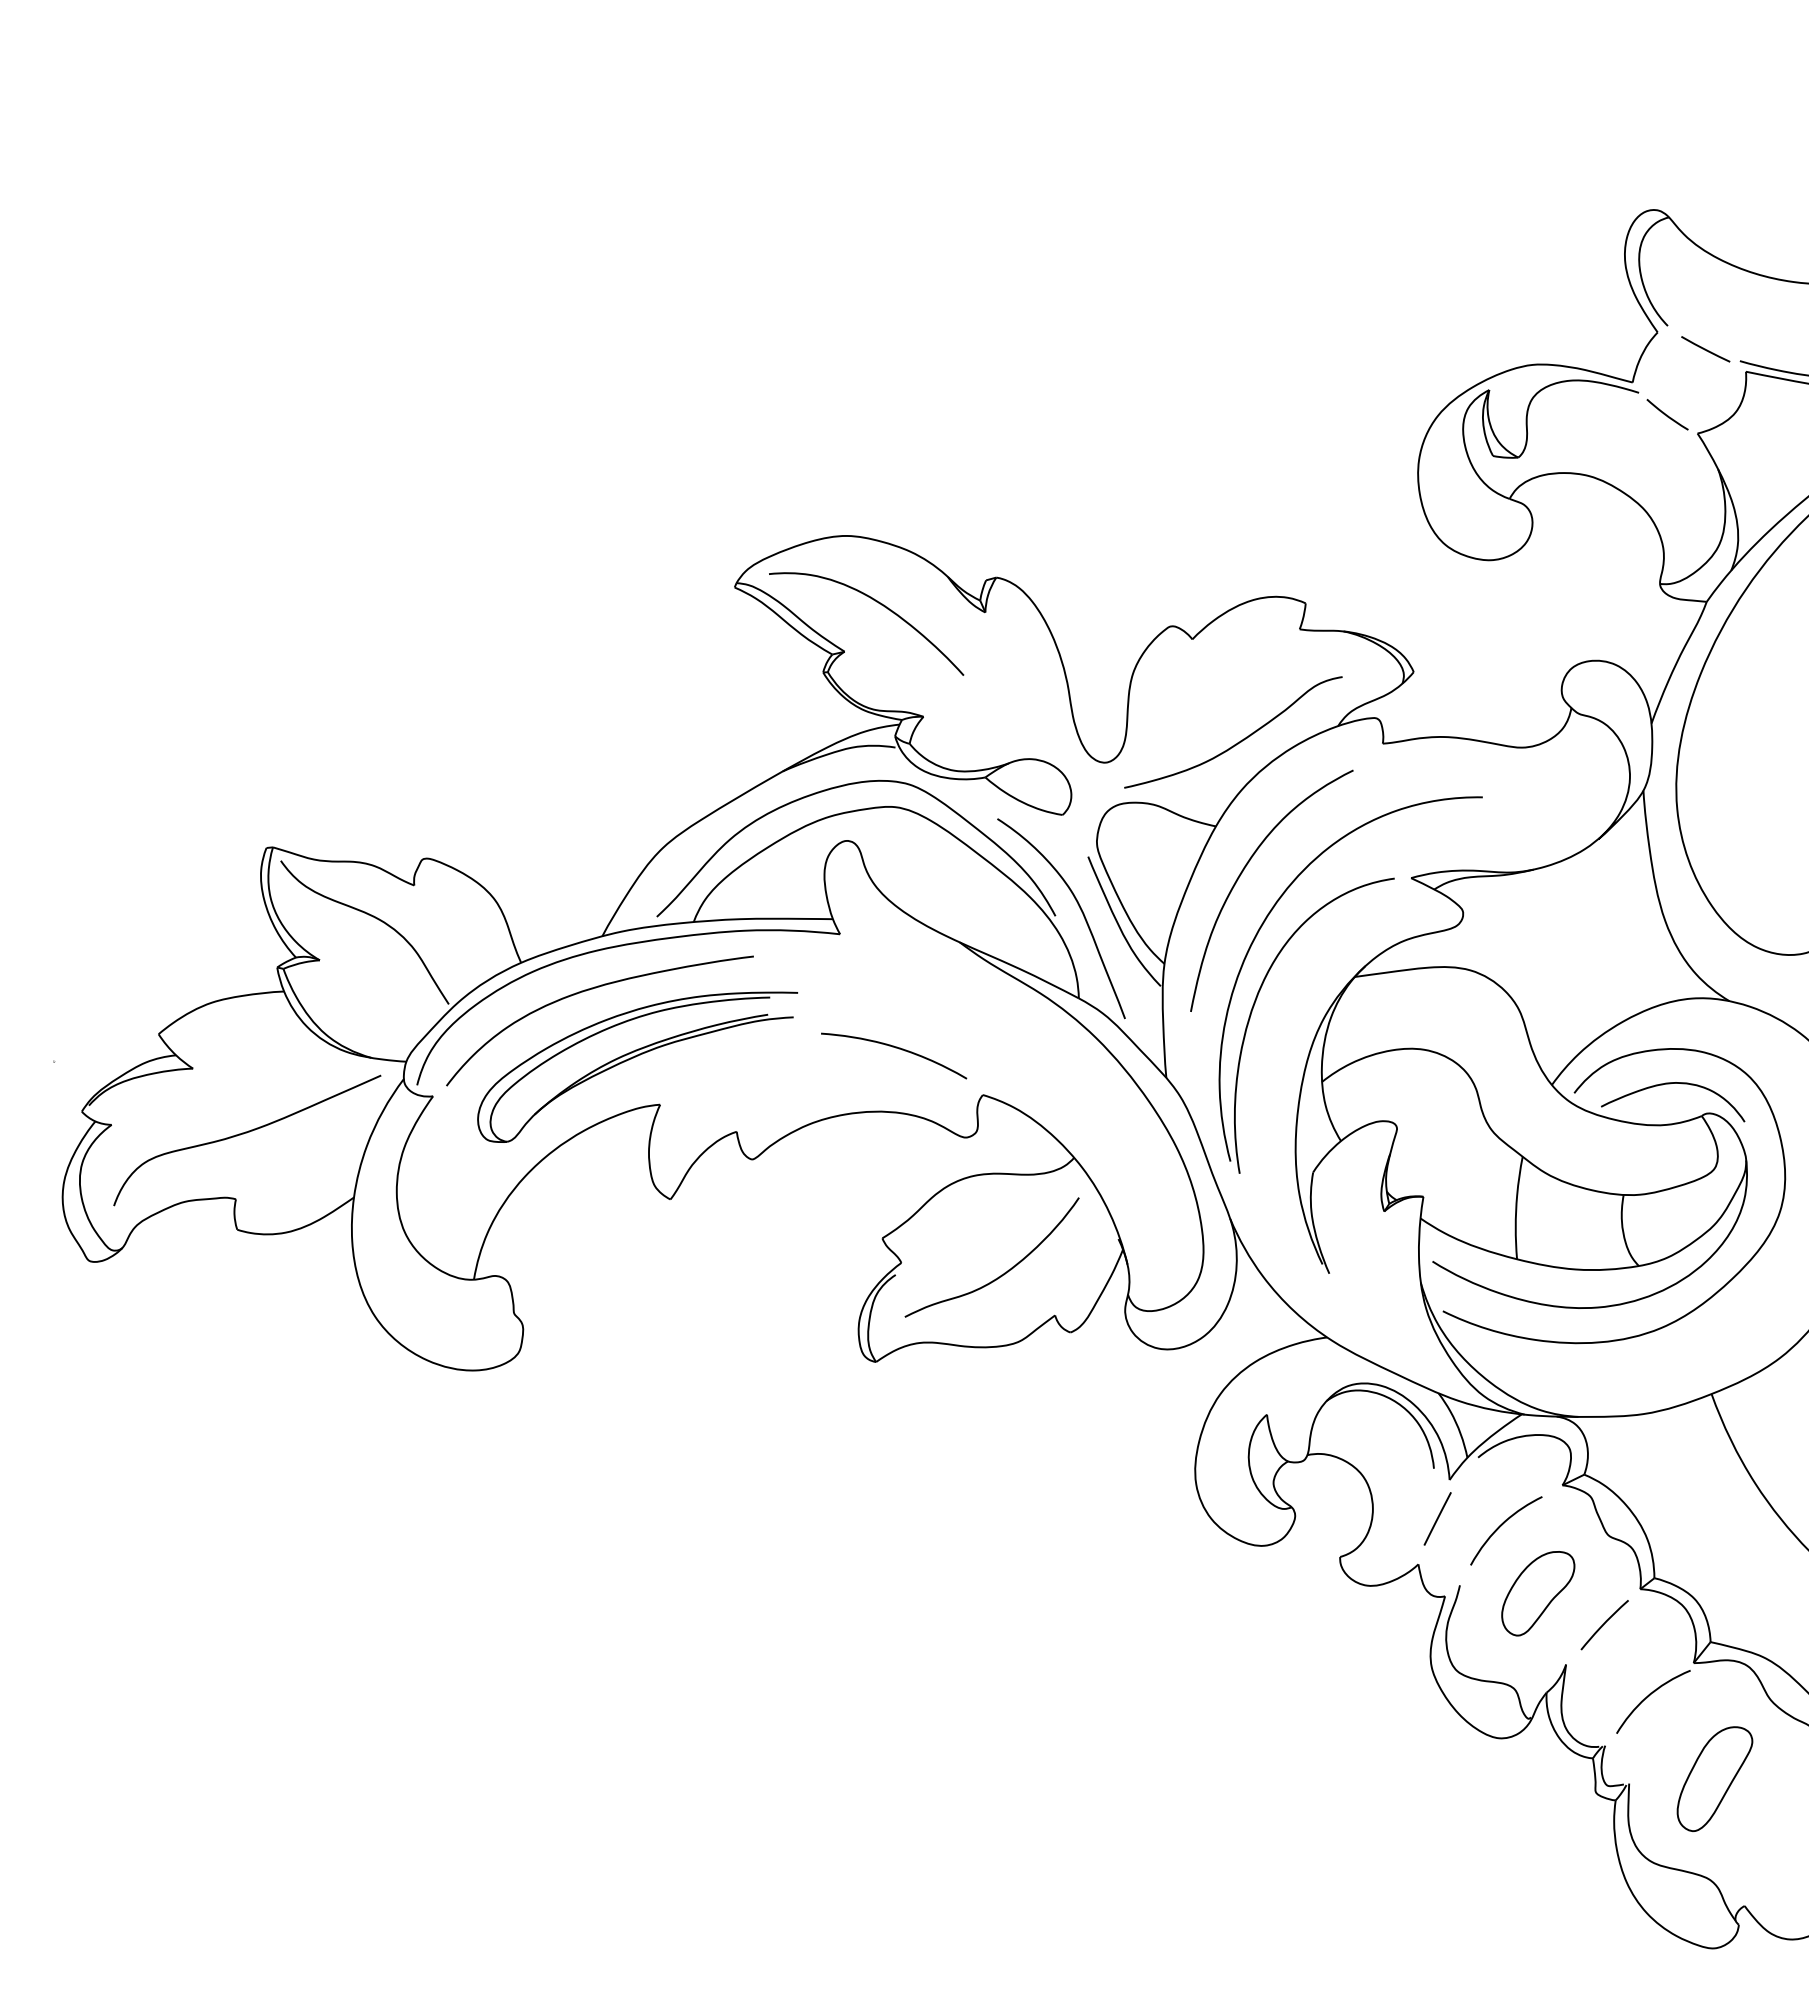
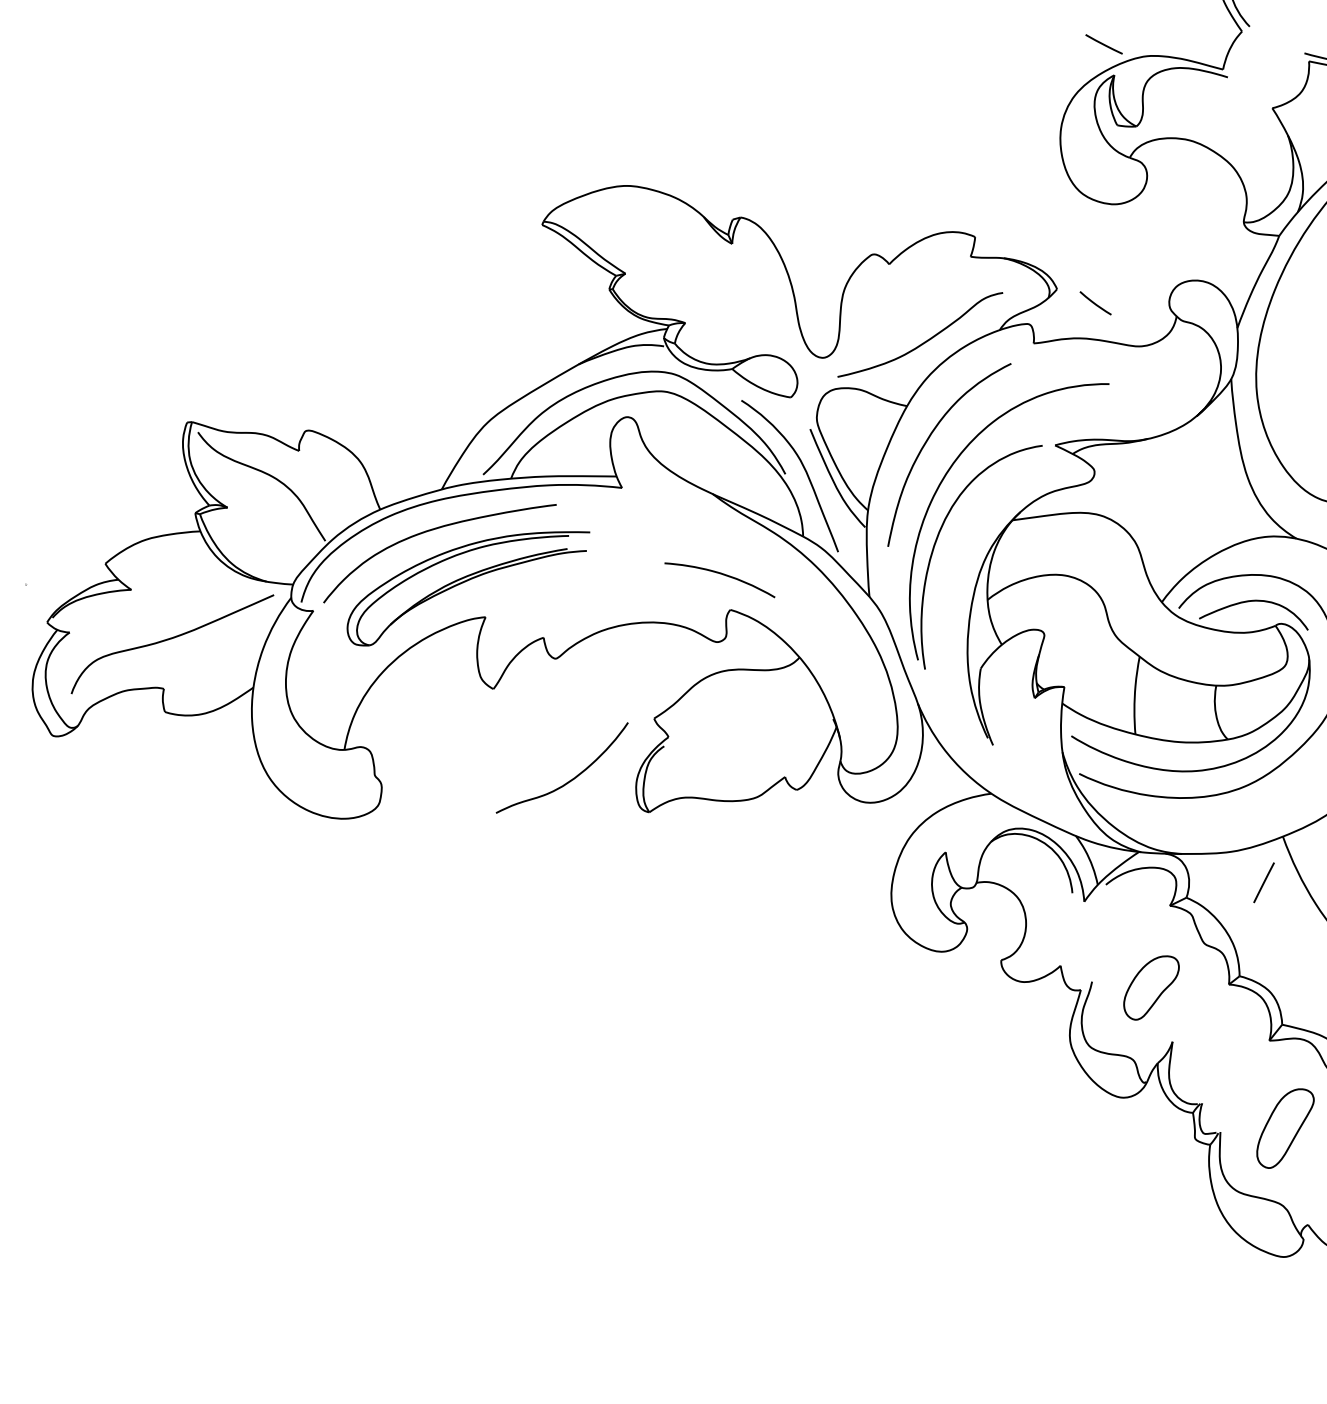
line: (1705, 349) -> (1103, 44), moved
curve: (1667, 414) -> (1095, 303), moved
curve: (879, 604) -> (651, 237), removed
curve: (895, 1048) -> (720, 574), moved
curve: (1001, 1274) -> (569, 780), moved
line: (1437, 1518) -> (1263, 882), moved
curve: (1502, 1525) -> (1124, 936), removed
curve: (1604, 1624) -> (1201, 1011), removed
curve: (1649, 1696) -> (1235, 1065), removed

